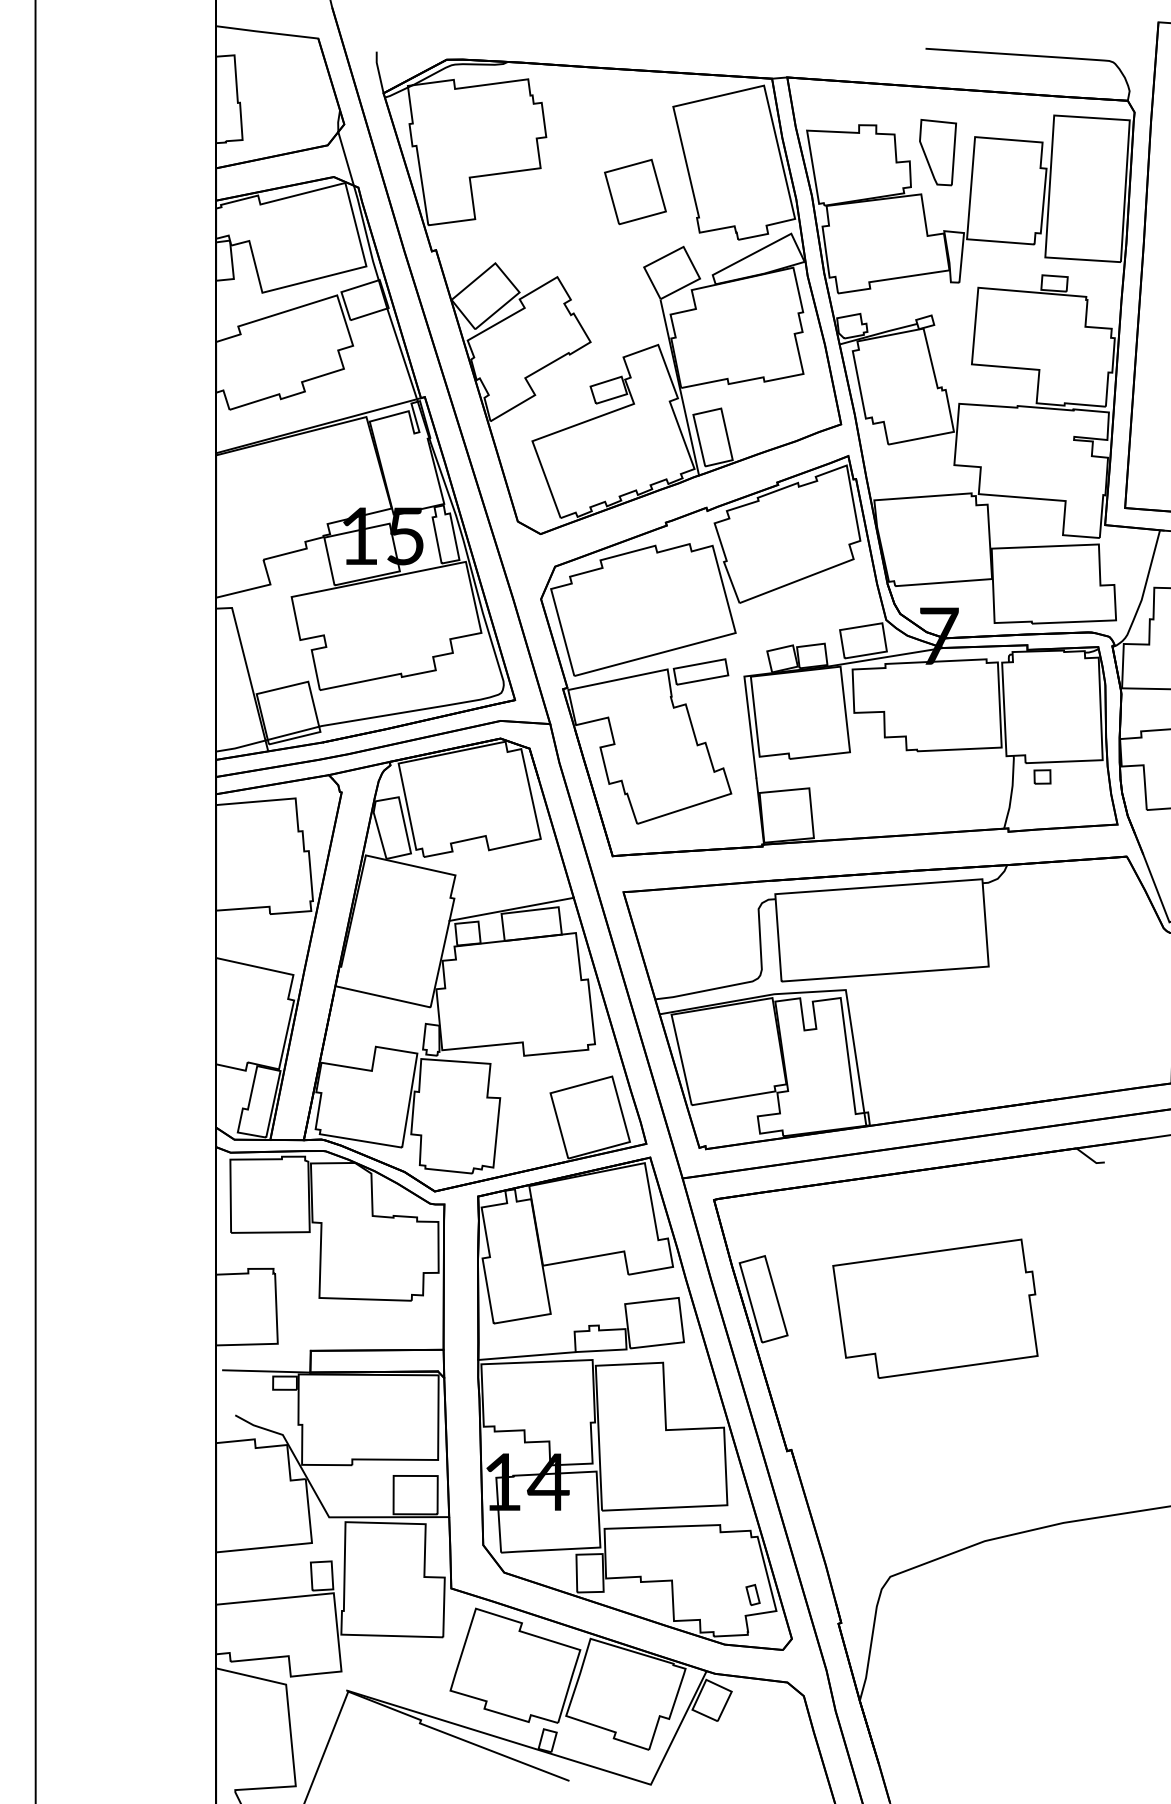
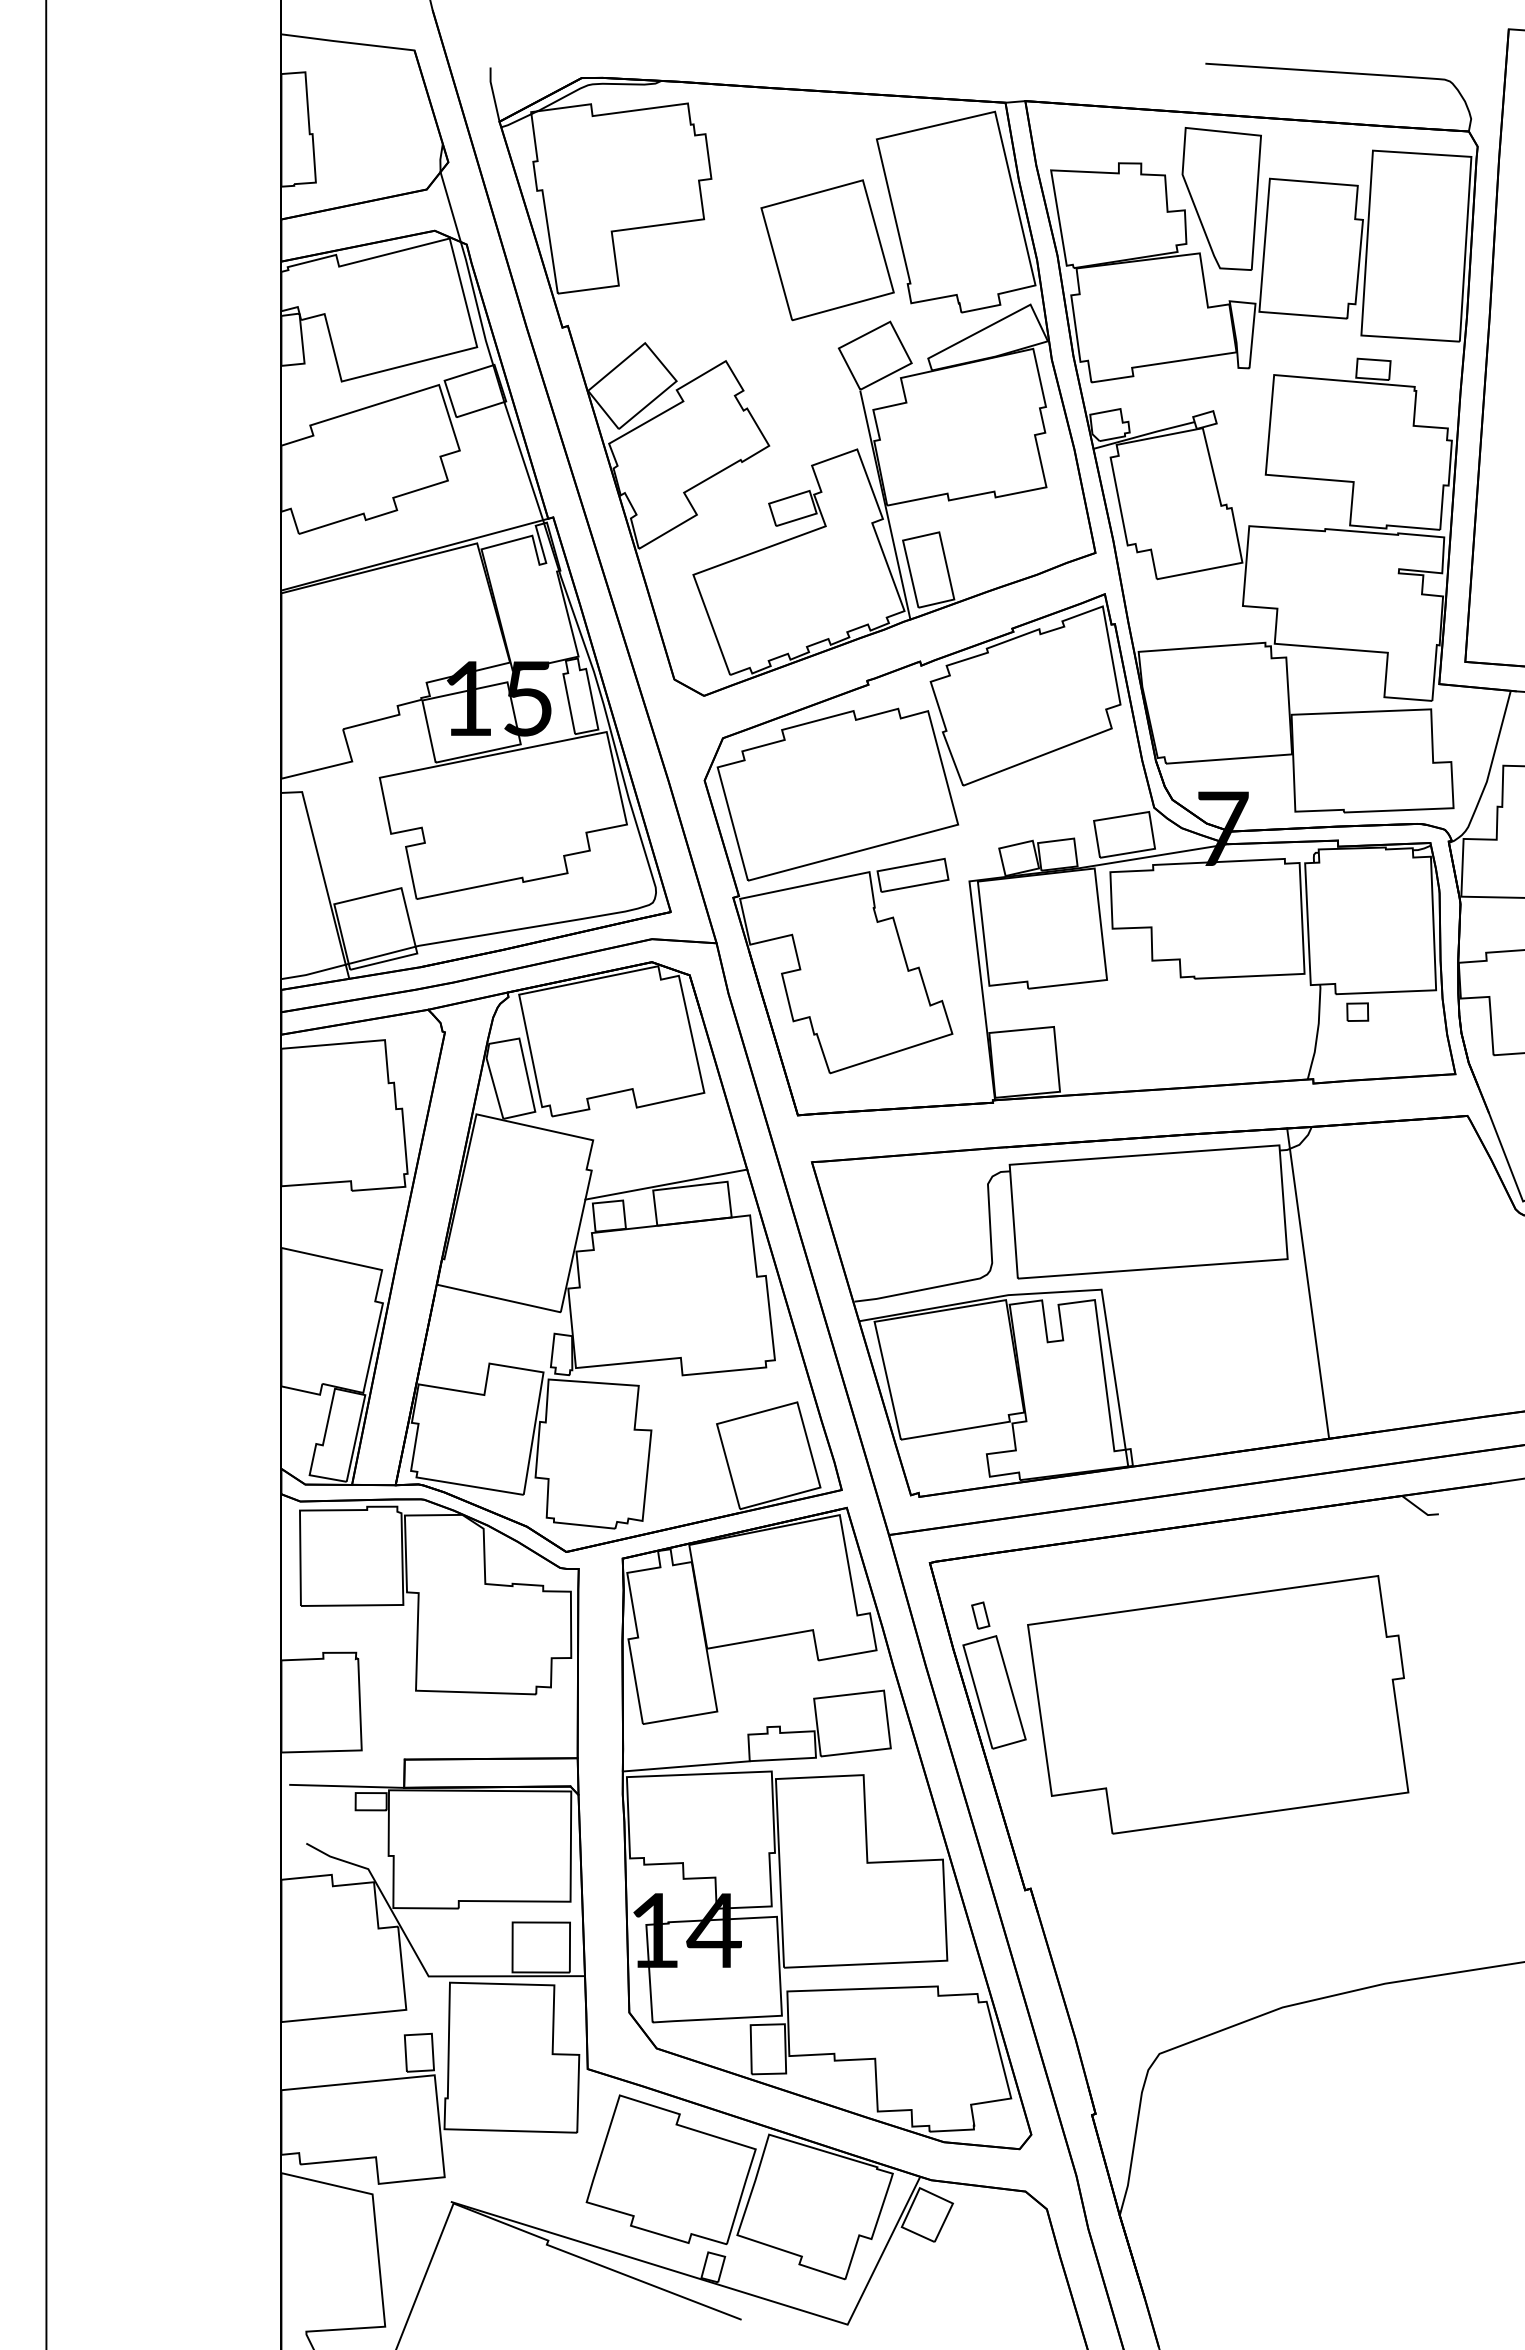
part: (937, 152) -> (1221, 198), size x1.67
part: (635, 192) -> (827, 250), size x1.67
line: (1004, 985) -> (1308, 1283), added
part: (935, 1308) -> (1218, 1704), size x1.43
part: (752, 1594) -> (980, 1615), moved

